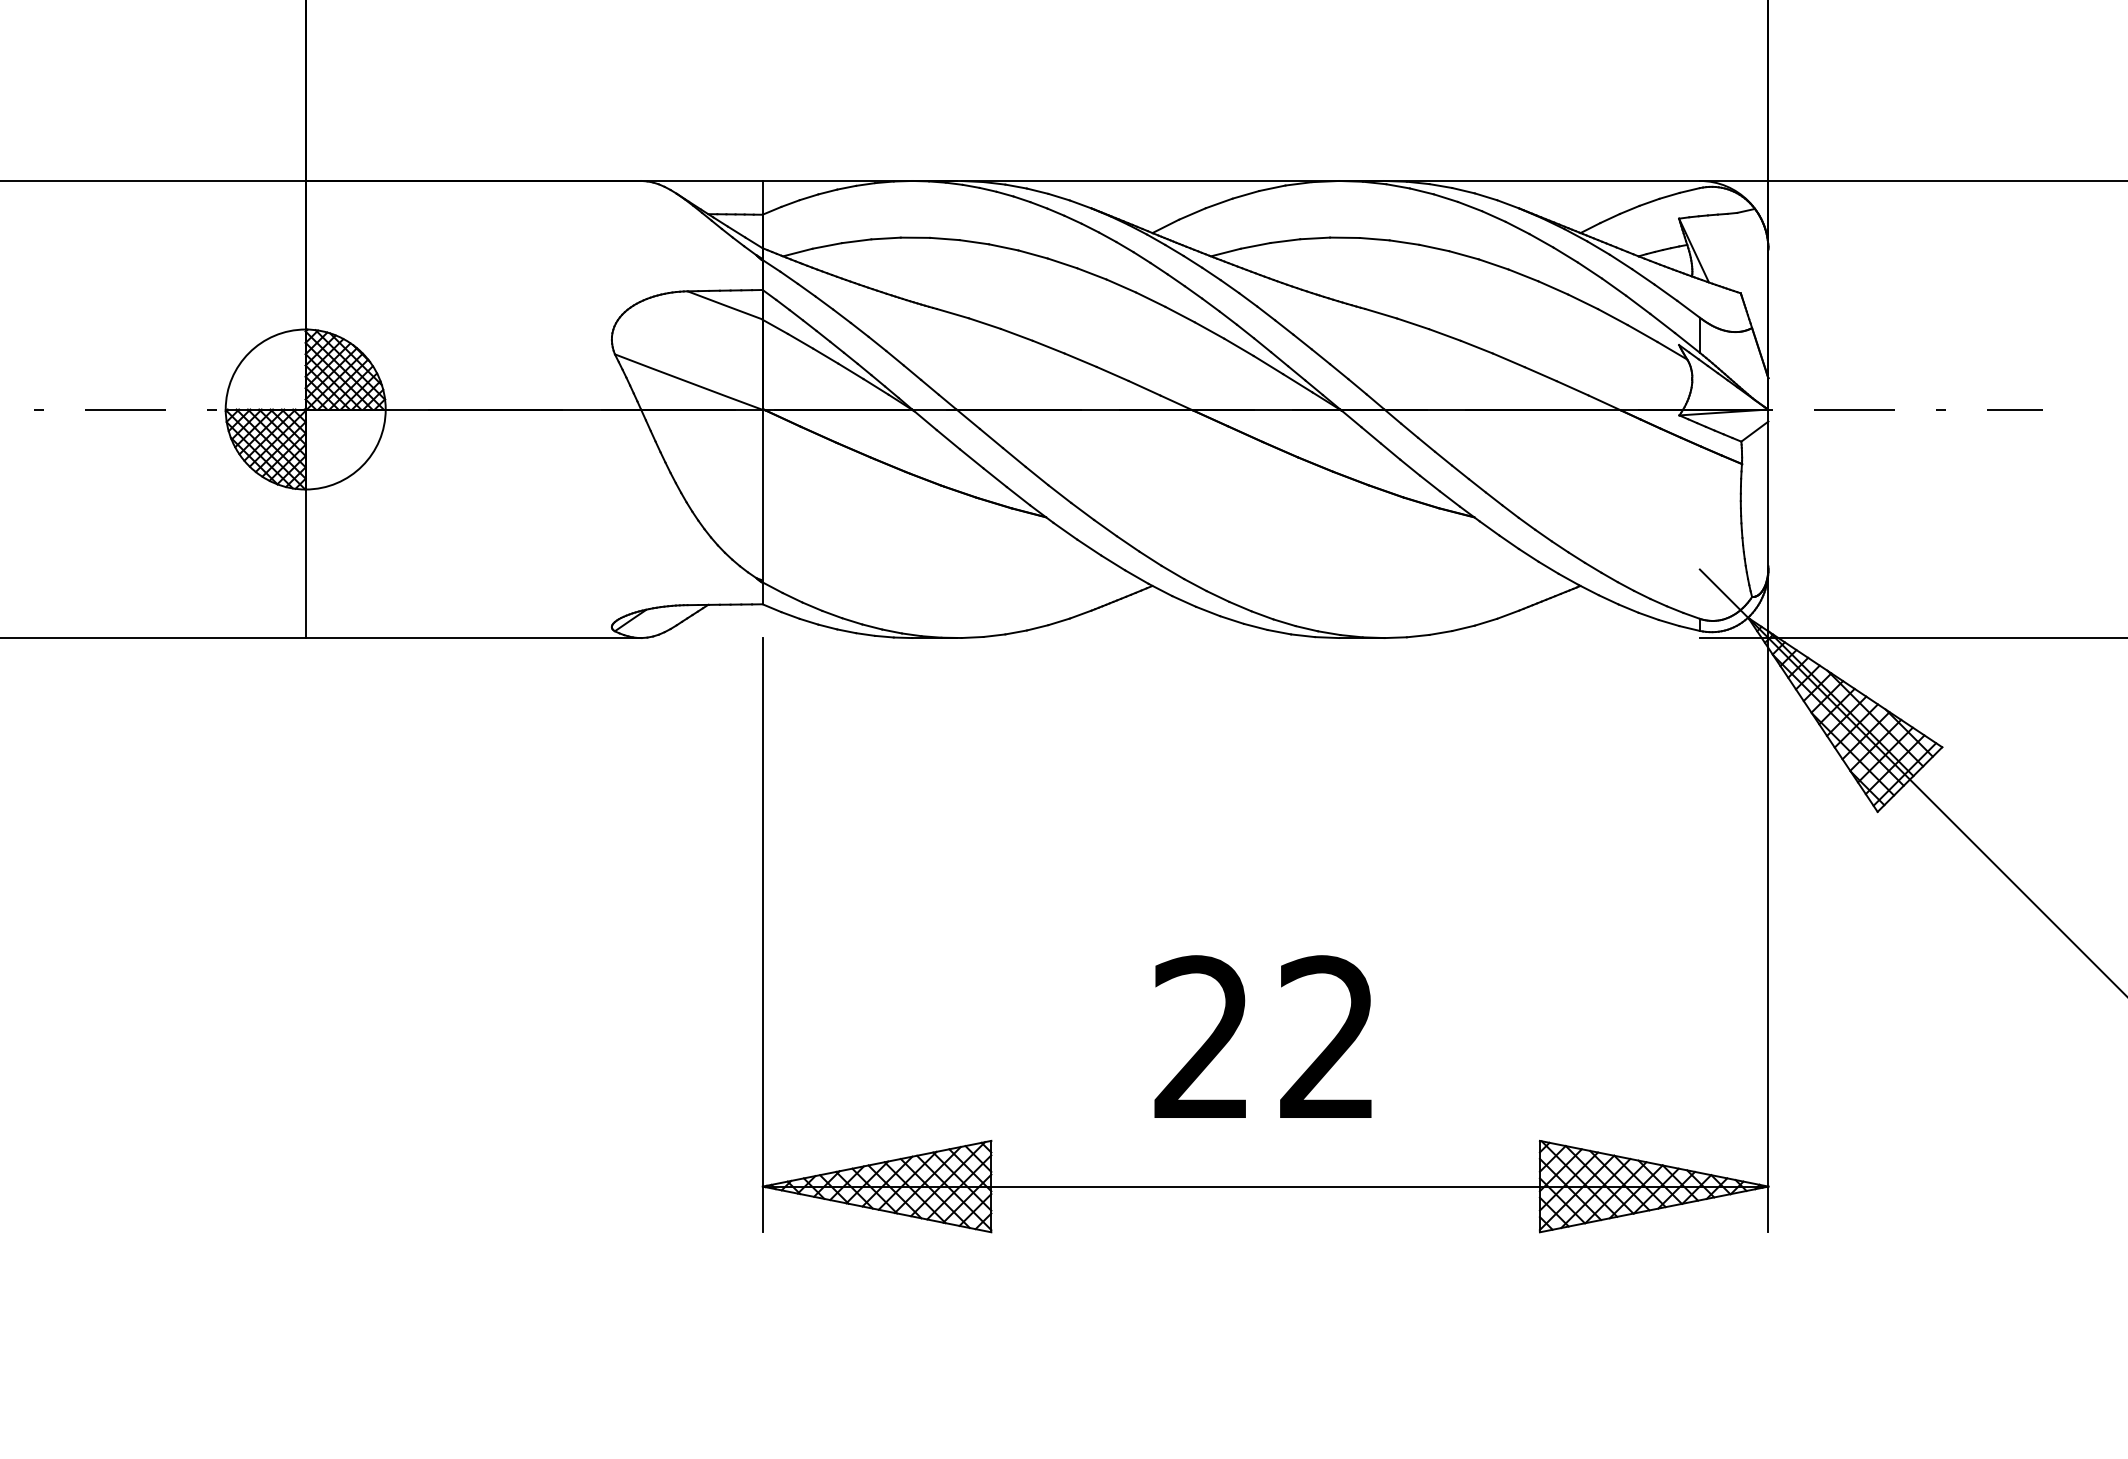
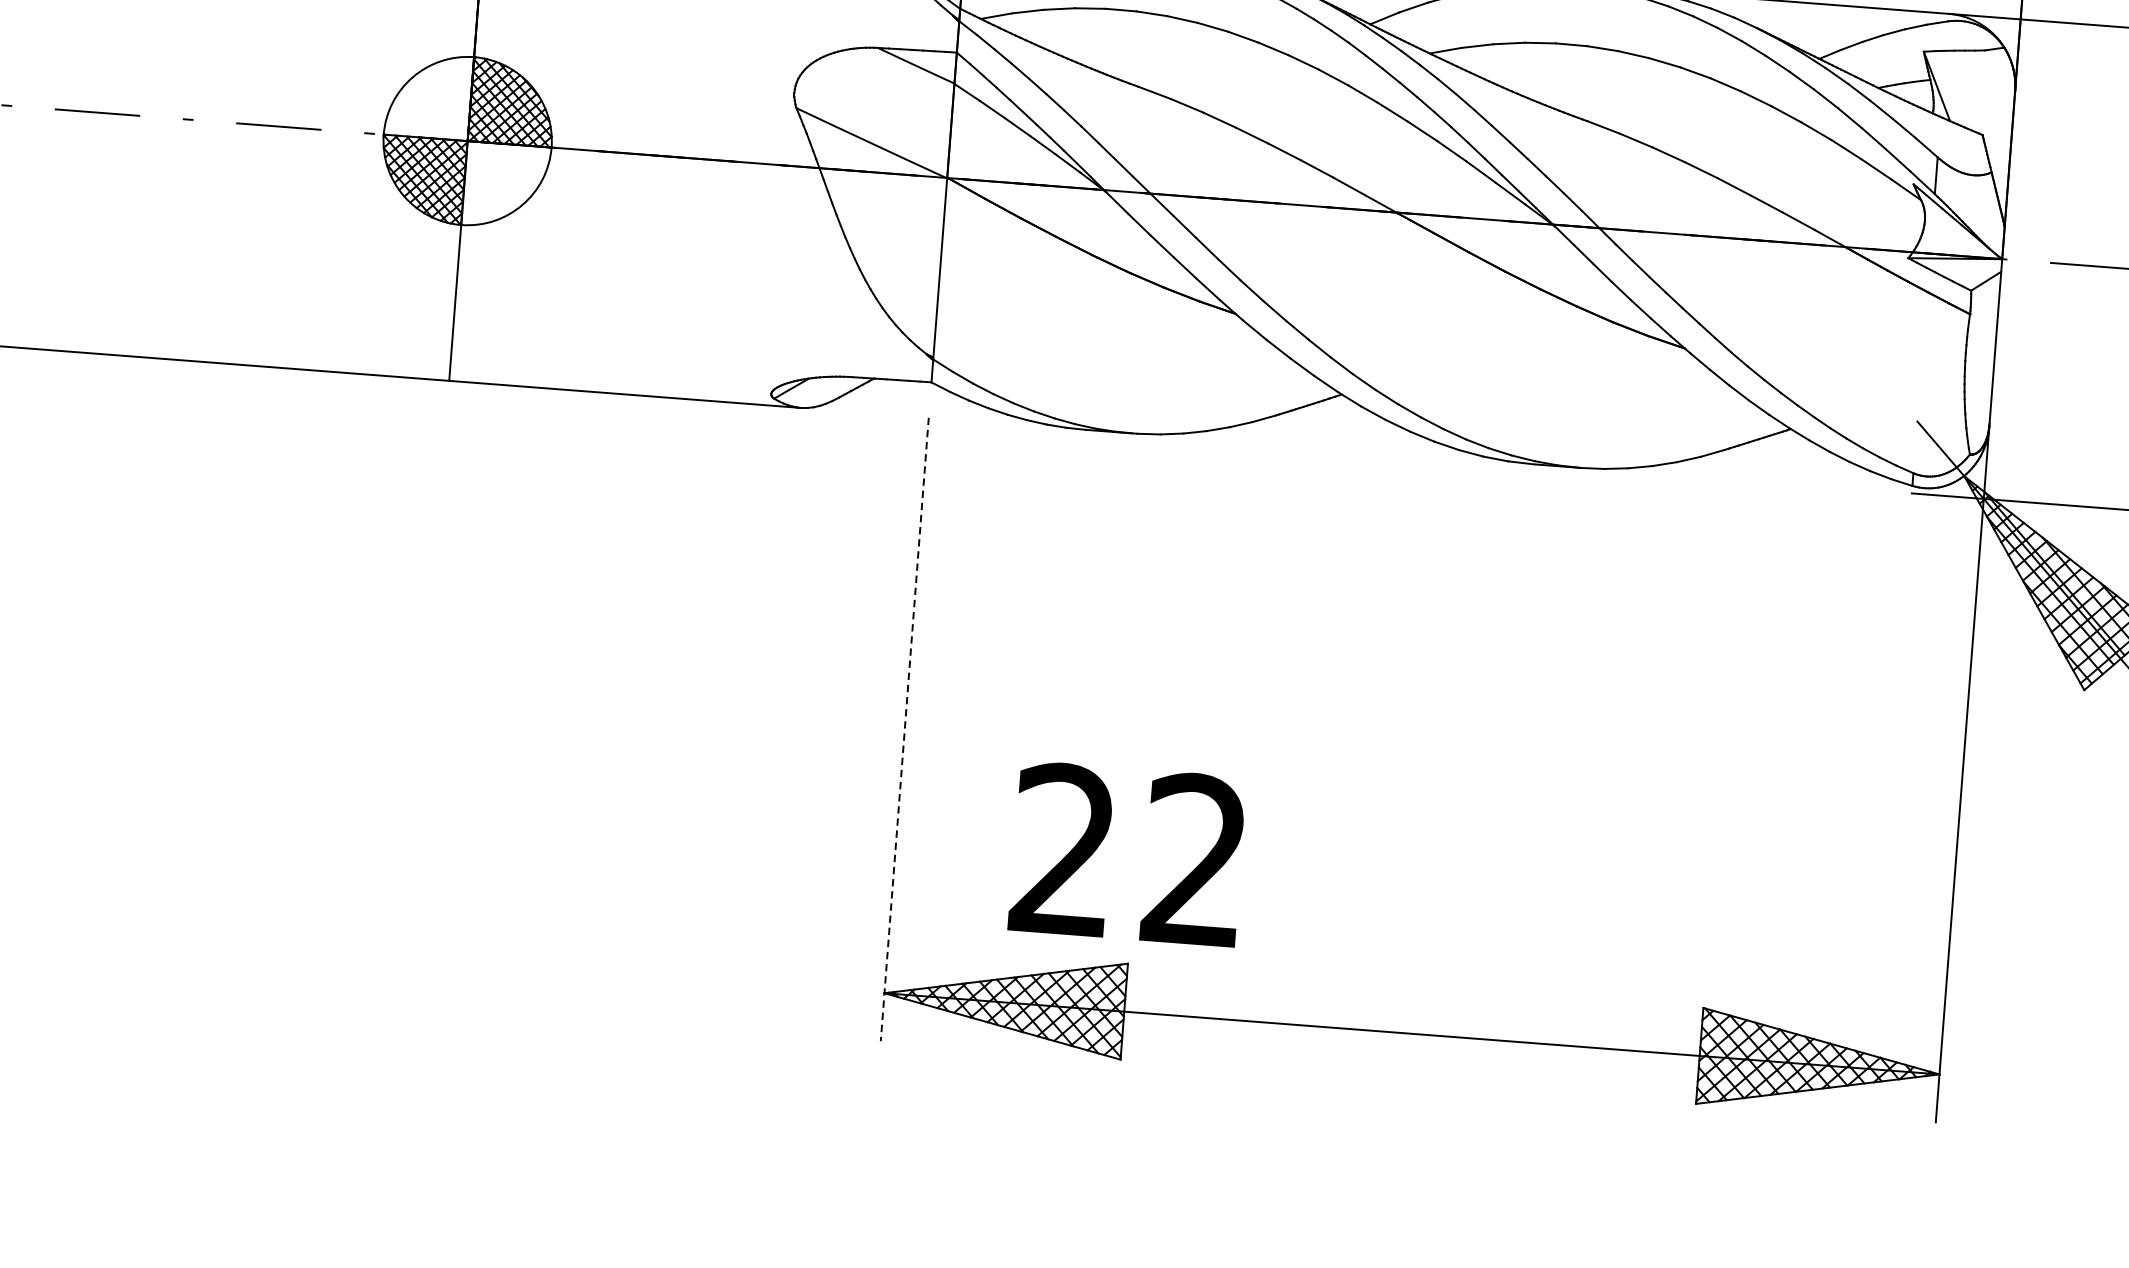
line: (762, 935) -> (904, 729), solid -> dashed
text: (1262, 1036) -> (1127, 853), moved

